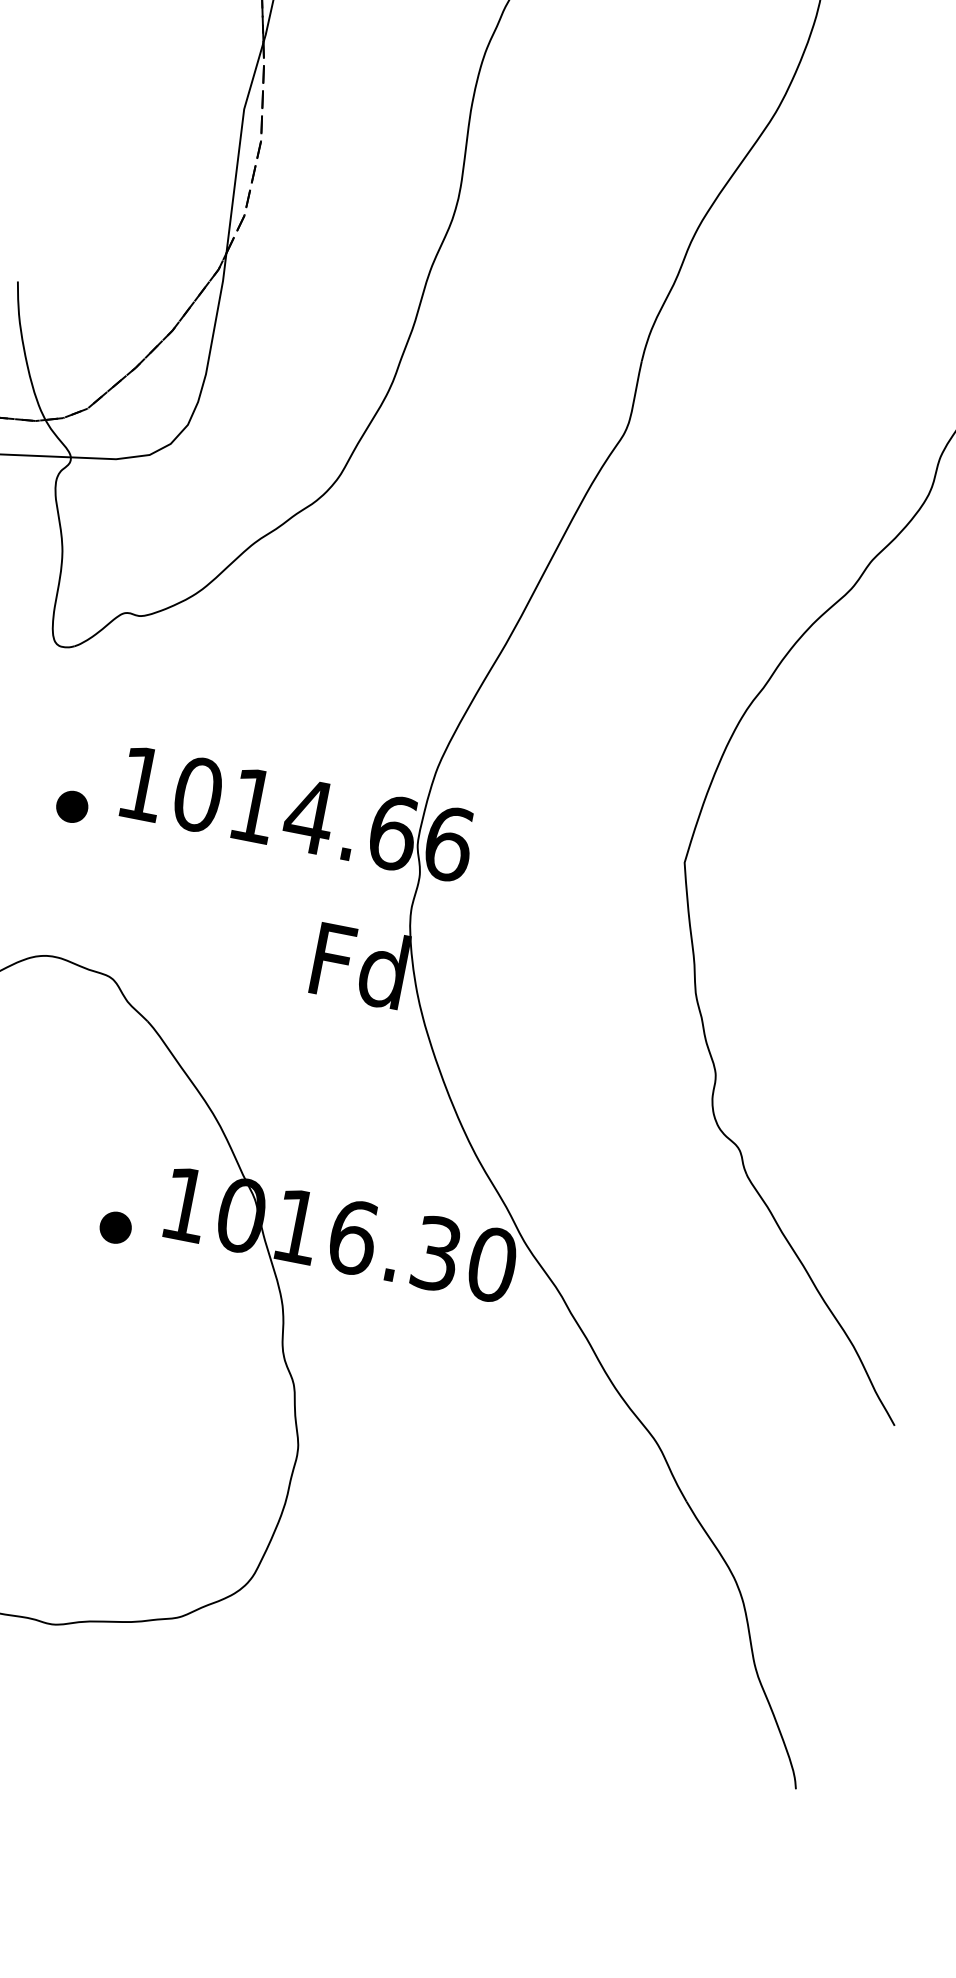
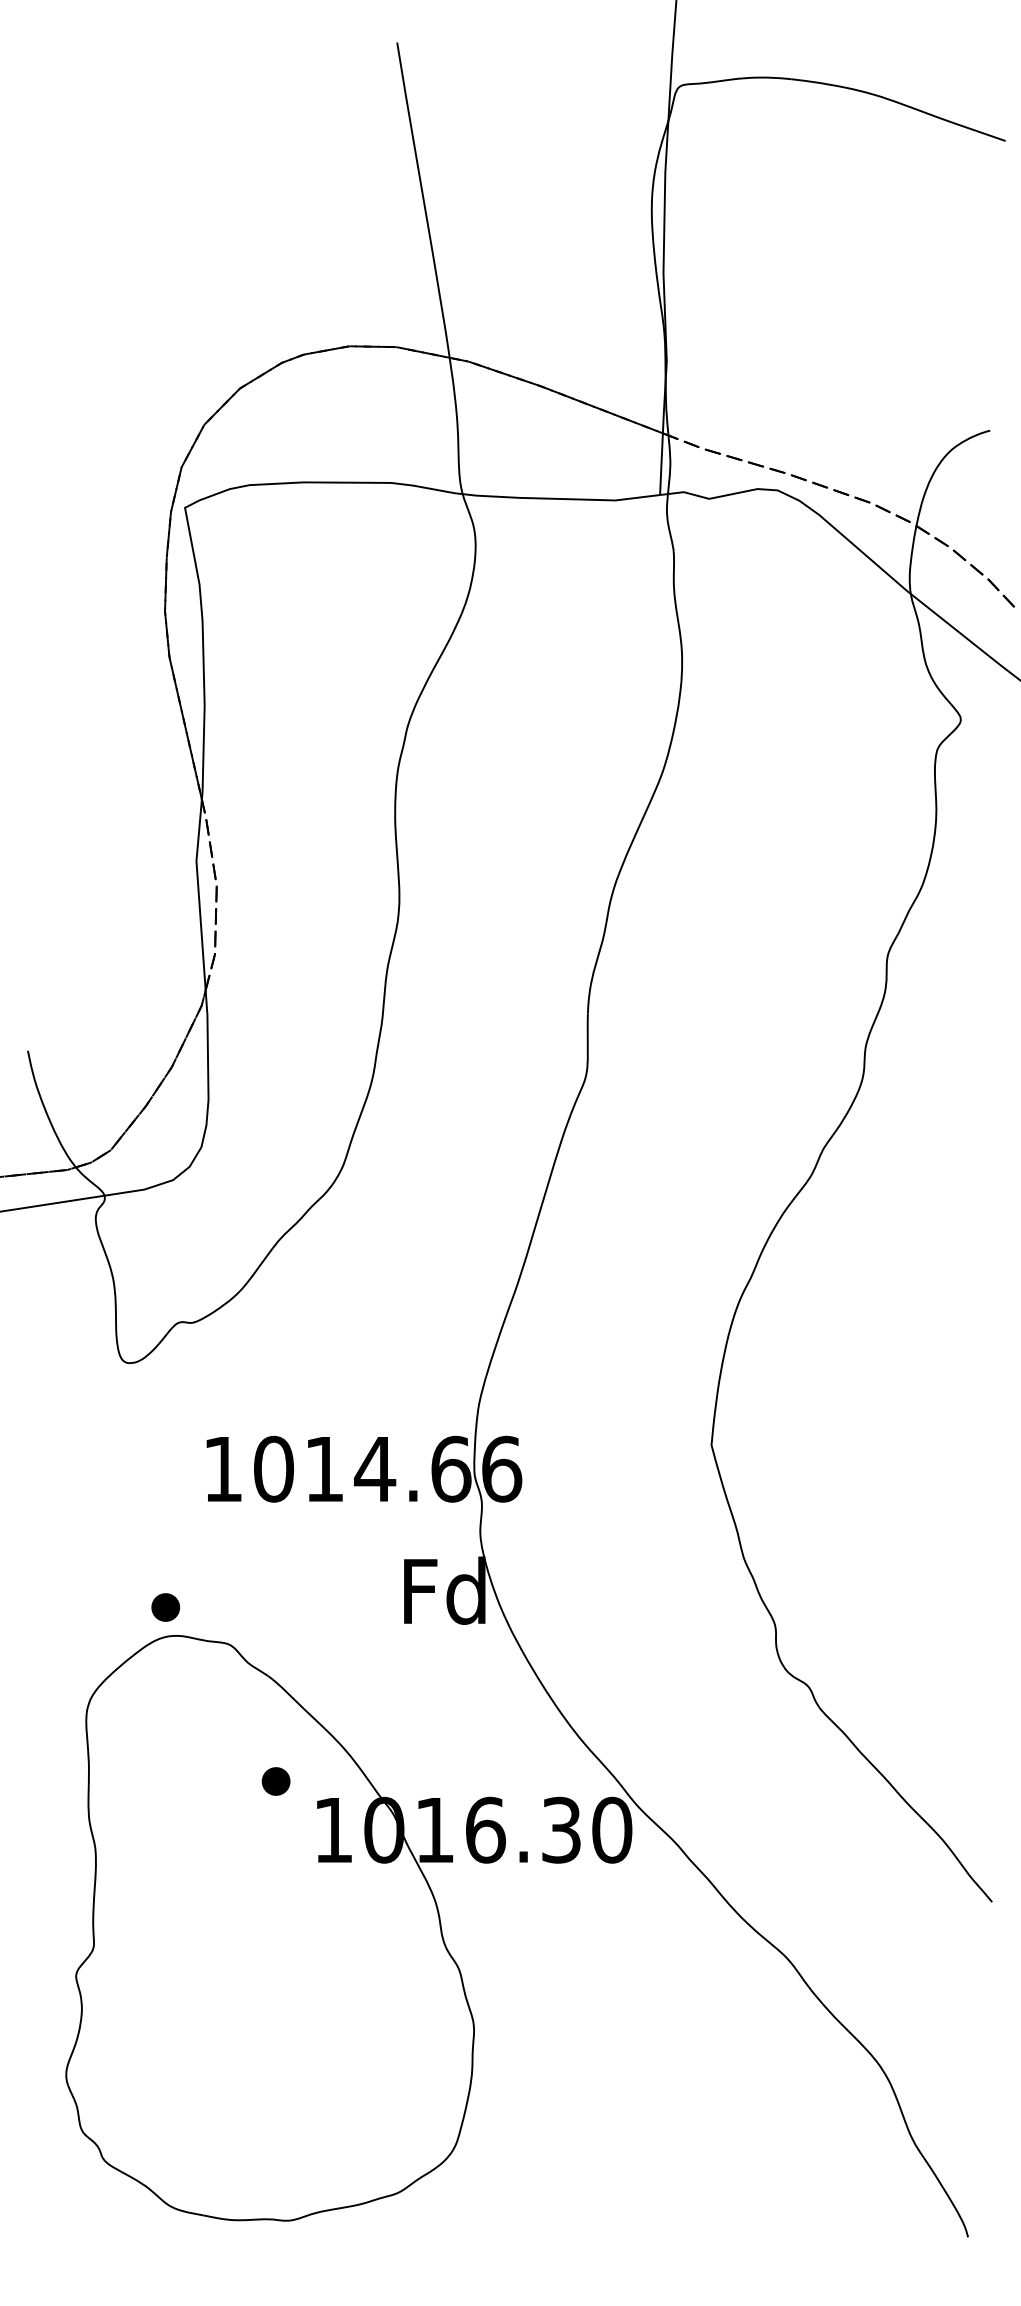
part: (71, 806) -> (165, 1607), moved
part: (115, 1227) -> (275, 1781), moved

